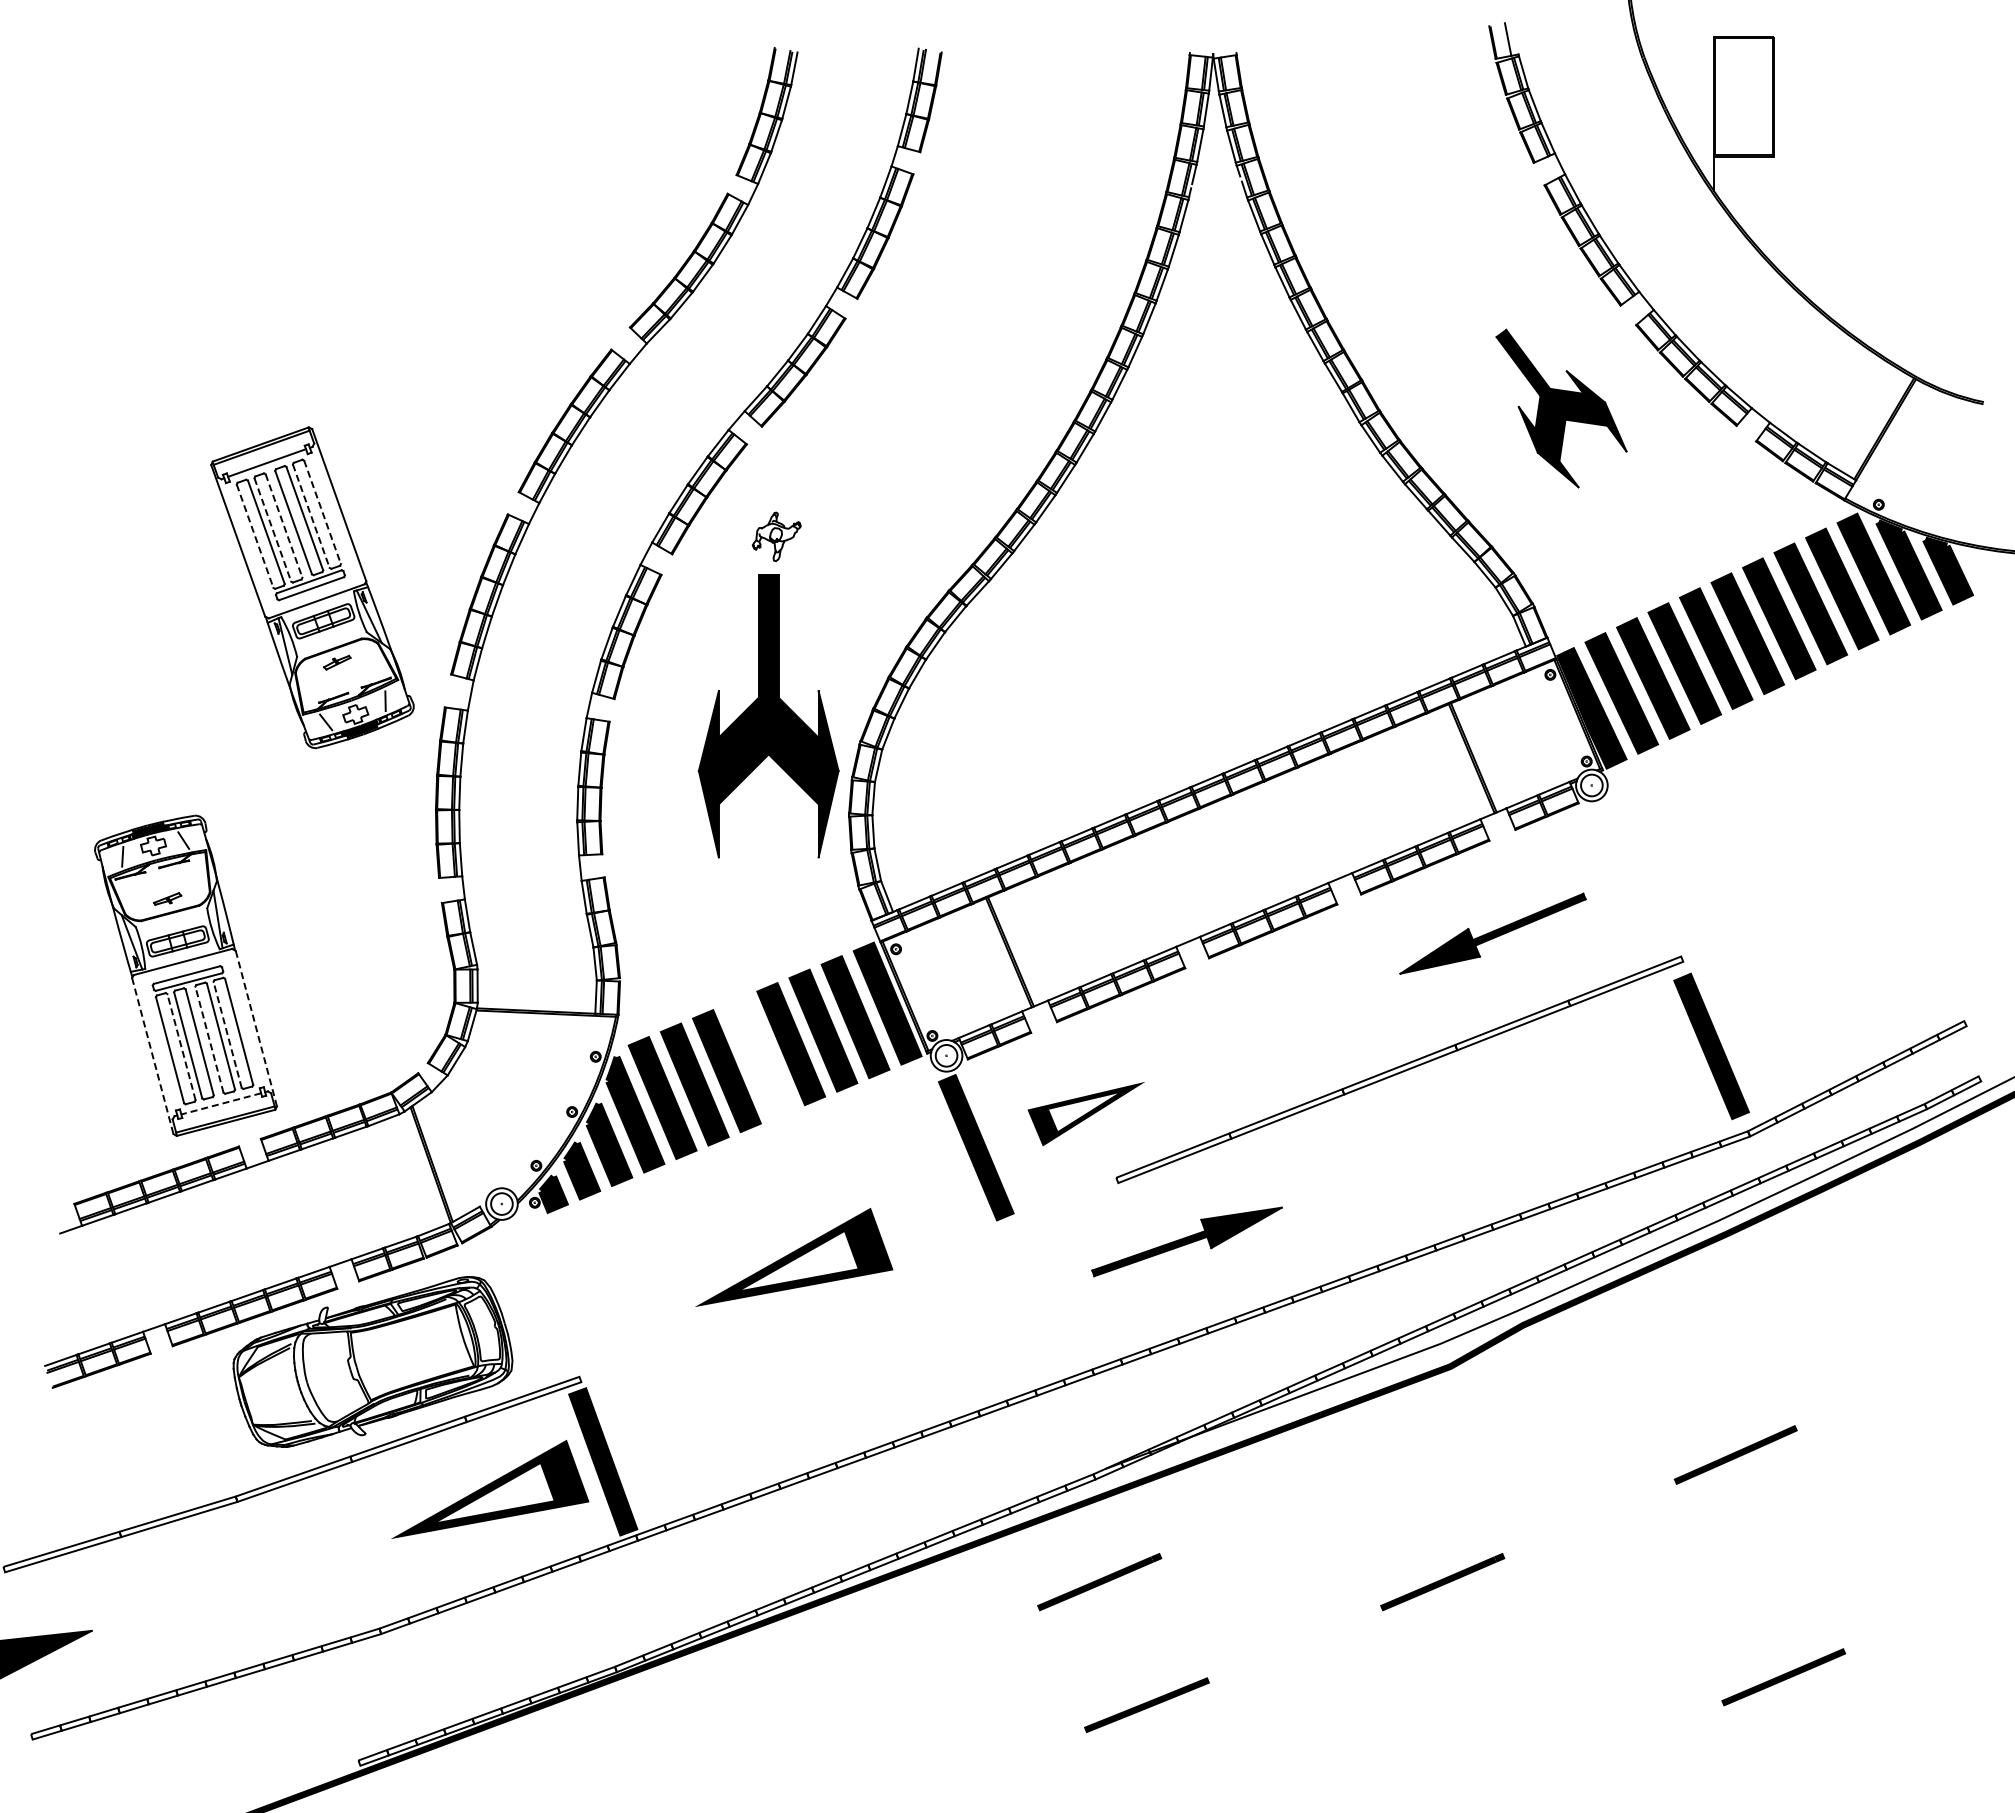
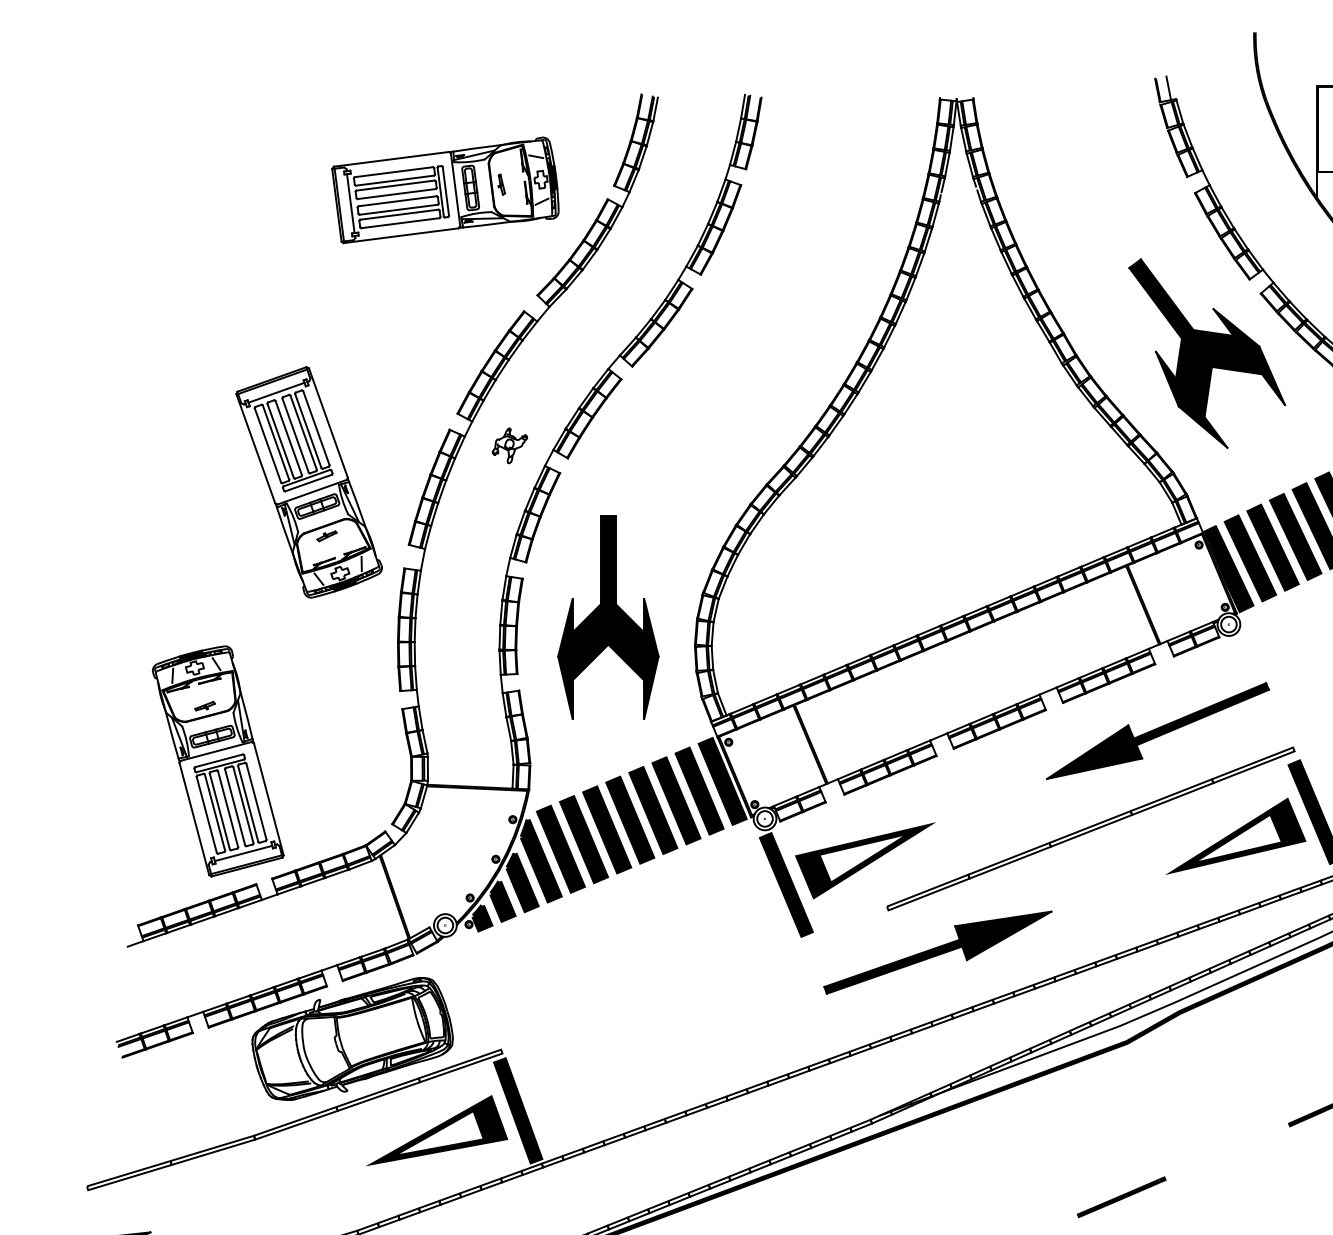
part: (501, 181) -> (445, 190), added
part: (1561, 408) -> (1207, 353), size x1.67
line: (322, 512) -> (316, 428), dashed -> solid
line: (311, 516) -> (308, 431), dashed -> solid
line: (284, 526) -> (289, 438), dashed -> solid
line: (272, 529) -> (280, 440), dashed -> solid
line: (255, 536) -> (268, 445), dashed -> solid
part: (776, 536) -> (509, 445), moved
part: (768, 716) -> (608, 617), moved
part: (1492, 933) -> (1157, 730), size x1.67
line: (256, 1029) -> (268, 799), dashed -> solid
line: (227, 1034) -> (248, 803), dashed -> solid
line: (209, 1039) -> (235, 807), dashed -> solid
line: (181, 1047) -> (215, 812), dashed -> solid
line: (152, 1056) -> (194, 819), dashed -> solid
part: (758, 1057) -> (629, 820), added
part: (1601, 1079) -> (1235, 835), added
line: (220, 1104) -> (243, 853), dashed -> solid
part: (1086, 1113) -> (865, 860), size x1.67
part: (1186, 1241) -> (937, 952), size x1.67
part: (794, 1257) -> (655, 963), removed
curve: (1099, 1582) -> (874, 1197), removed

